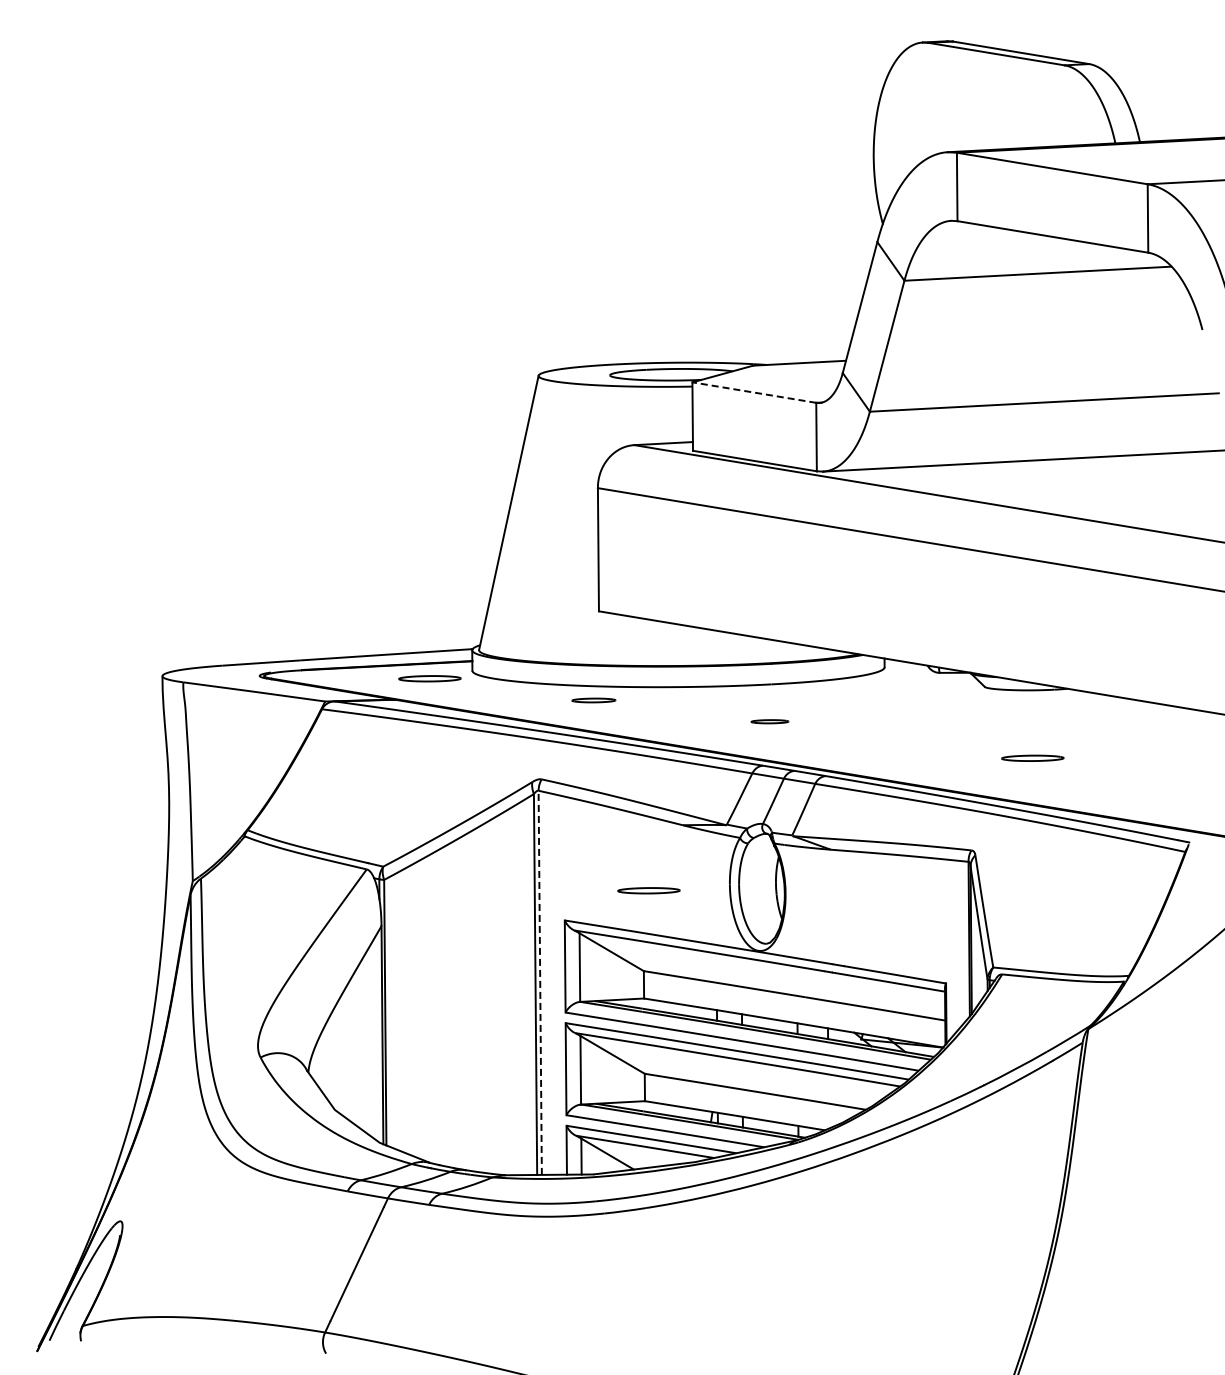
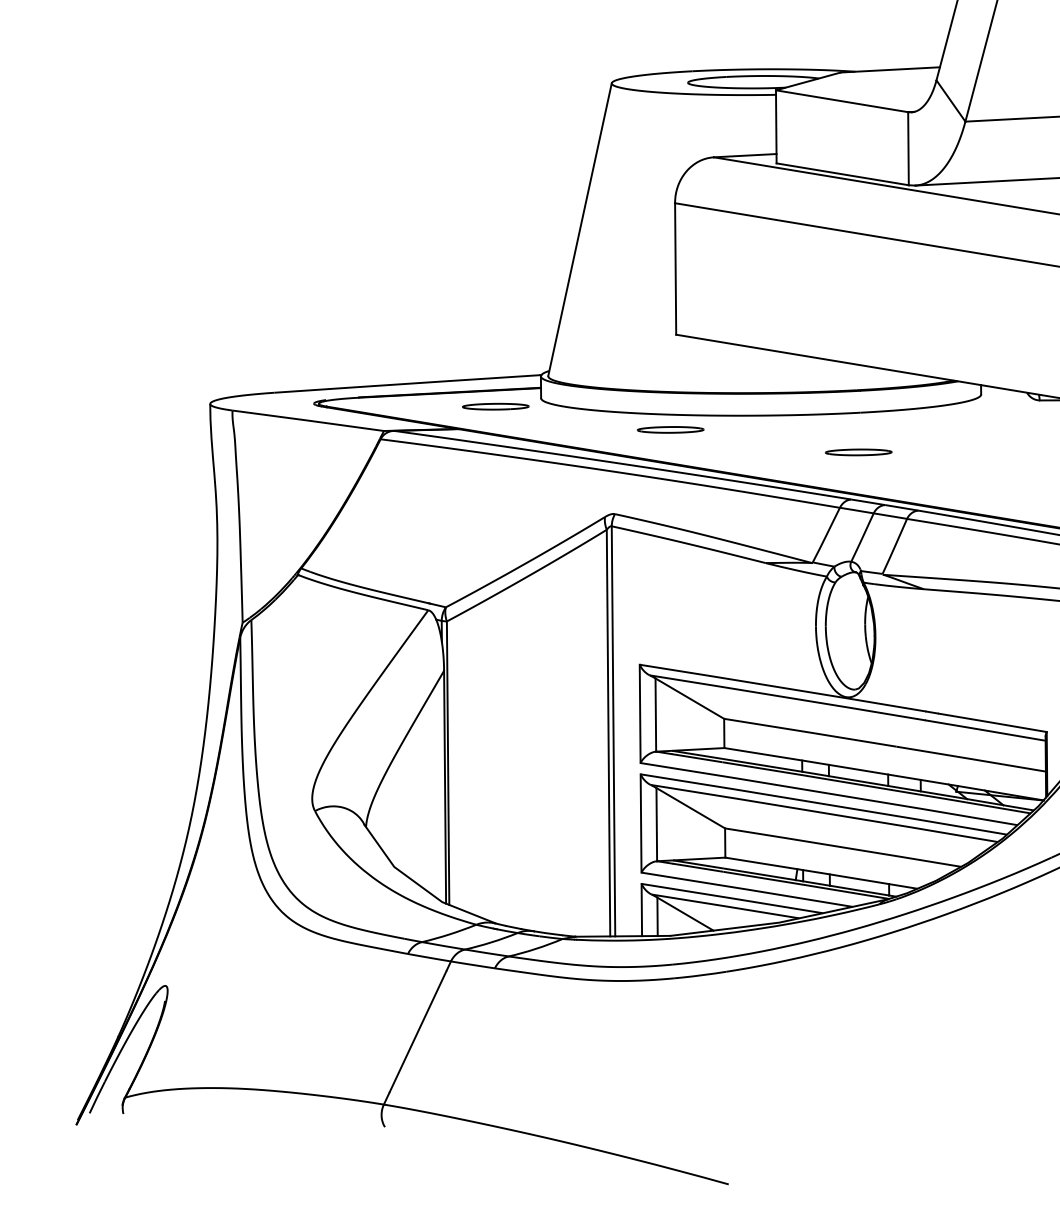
line: (754, 392) -> (842, 101), dashed -> solid
part: (593, 700) -> (670, 429), size x1.43
part: (769, 721) -> (858, 452), size x1.67
part: (648, 890) -> (729, 632), removed
line: (540, 982) -> (613, 730), dashed -> solid

